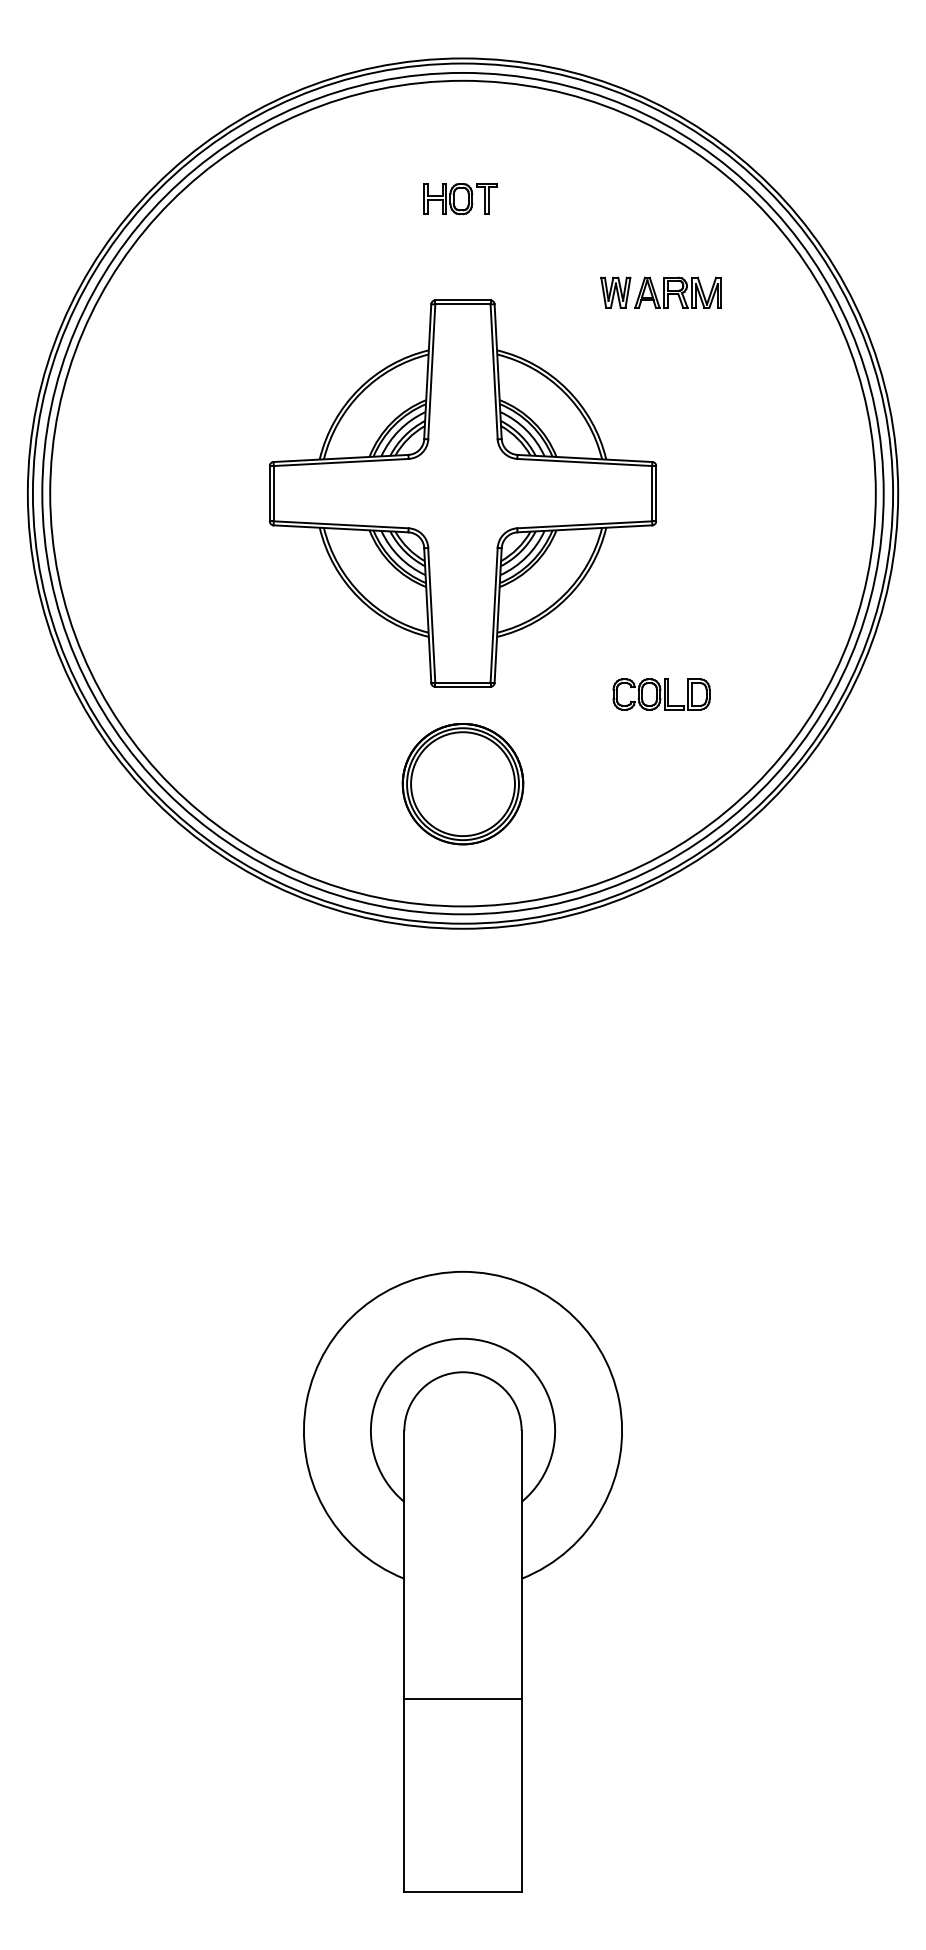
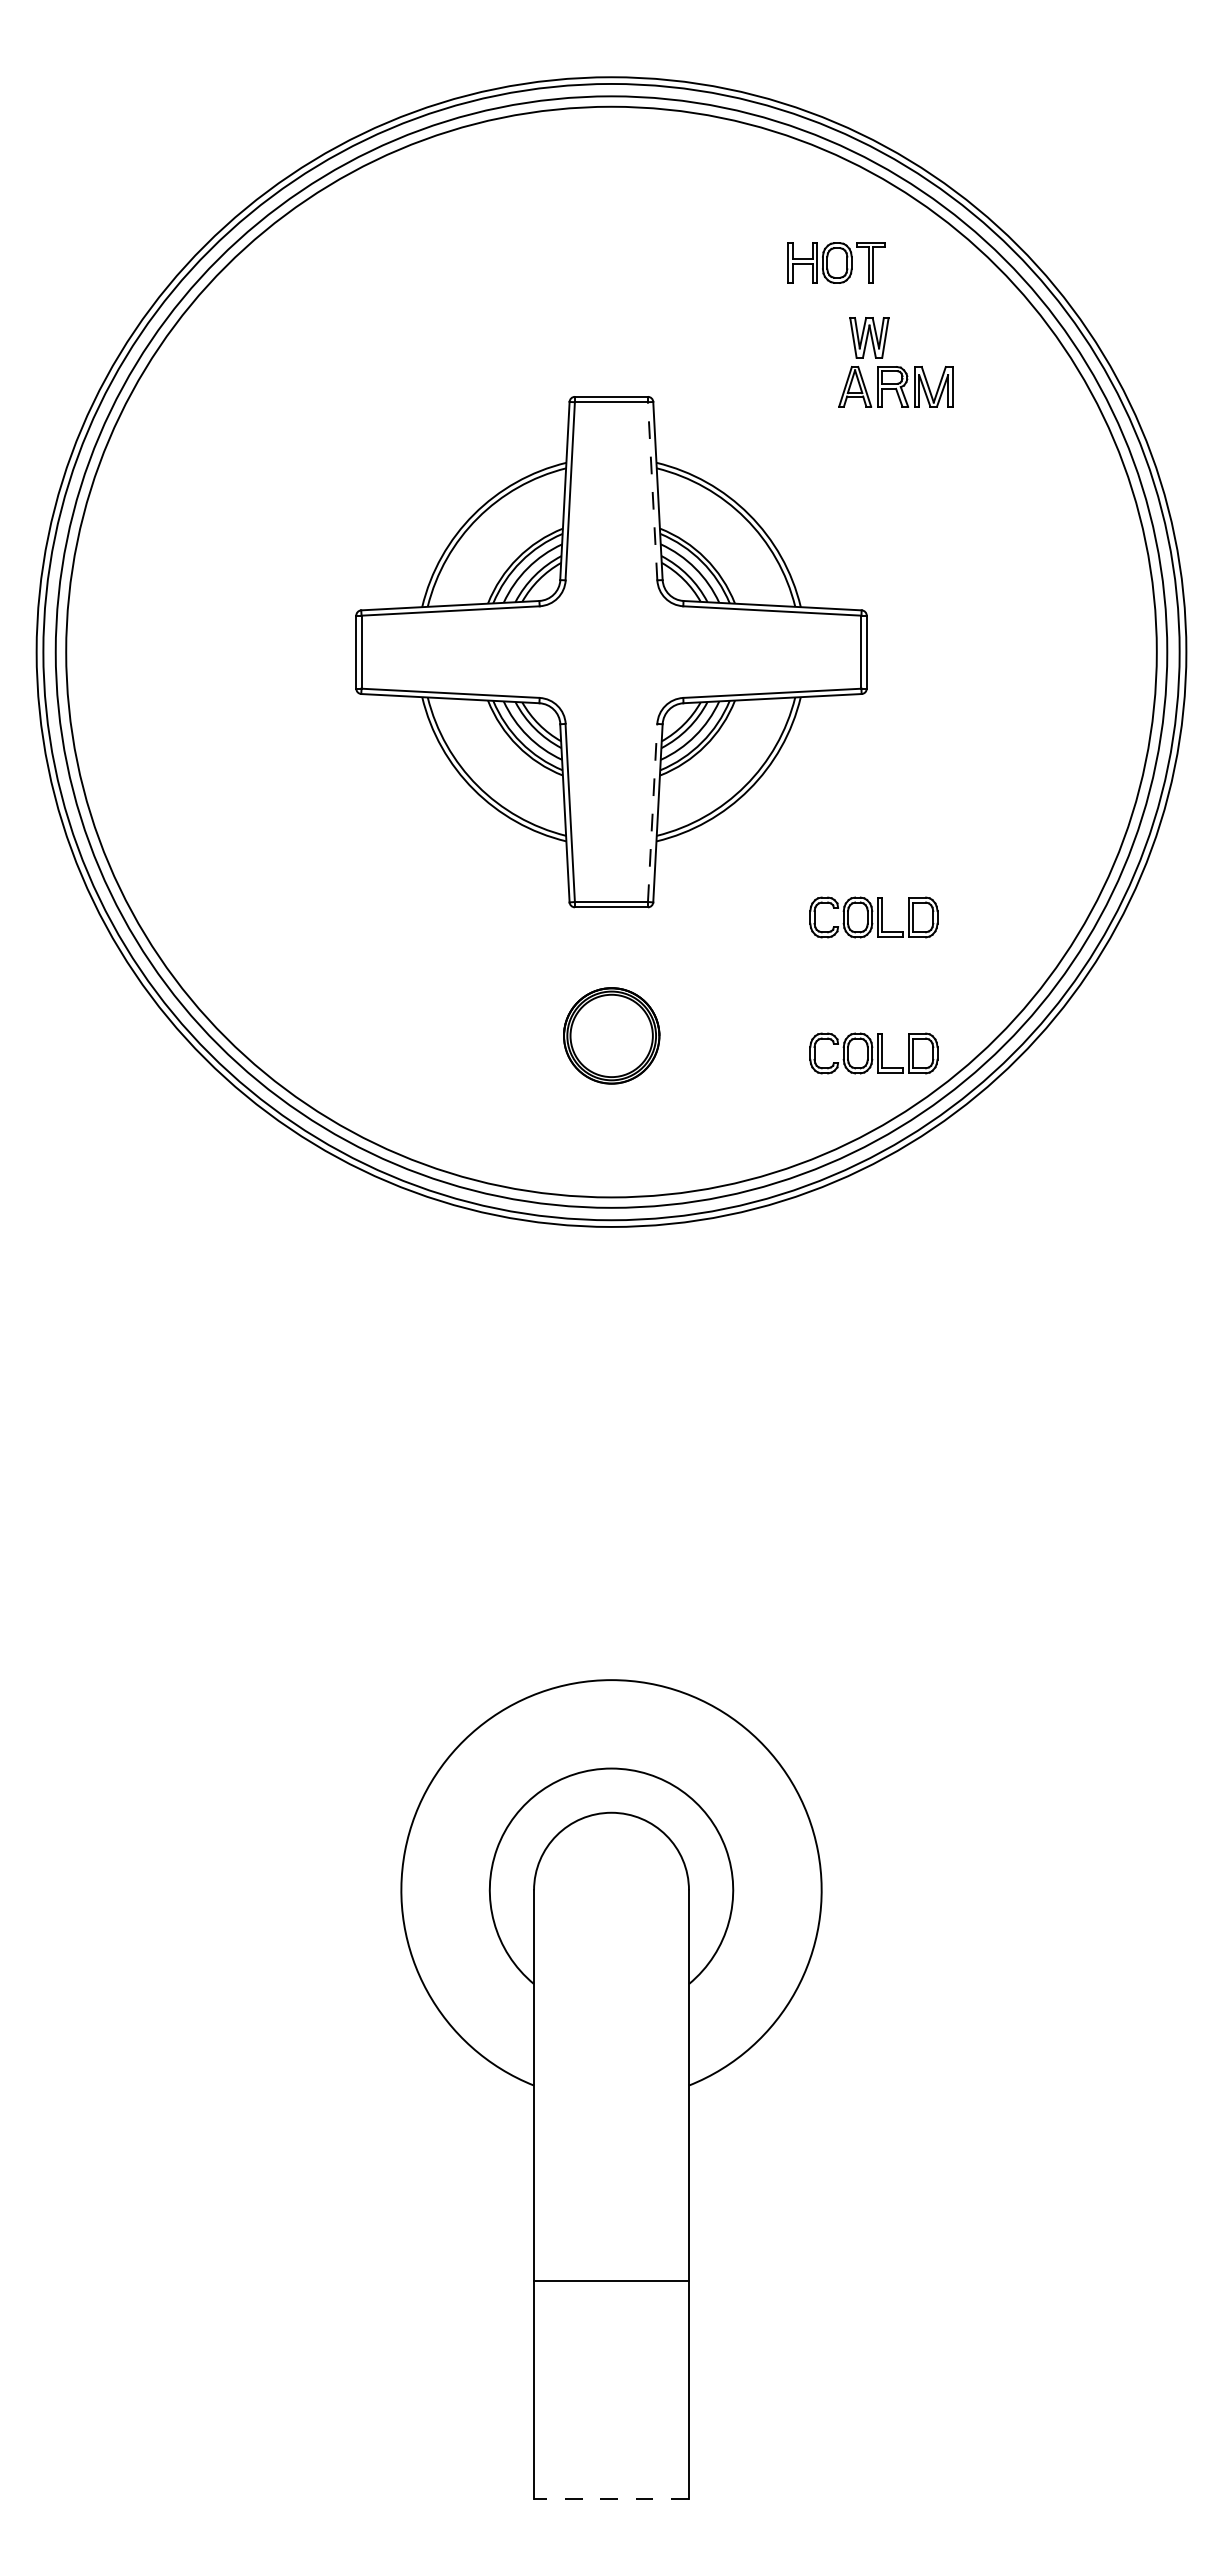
part: (460, 198) -> (836, 262), moved
part: (615, 292) -> (869, 337), moved
line: (494, 371) -> (652, 490), solid -> dashed
line: (494, 615) -> (652, 812), solid -> dashed
part: (463, 783) -> (611, 1035), size x0.6
part: (661, 797) -> (873, 1053), added
line: (463, 1699) -> (611, 2281), moved
line: (462, 1891) -> (610, 2498), solid -> dashed

